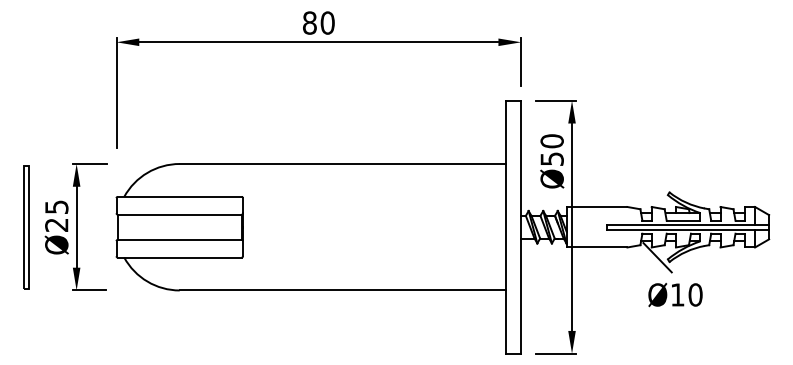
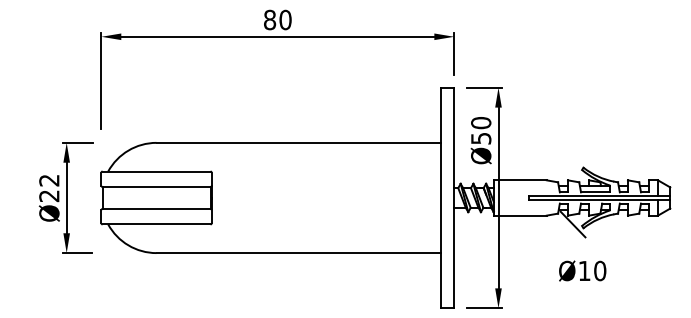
text: (56, 207) -> (49, 180), Ø25 -> Ø22
part: (25, 226) -> (22, 197), removed
text: (675, 294) -> (582, 270), moved

